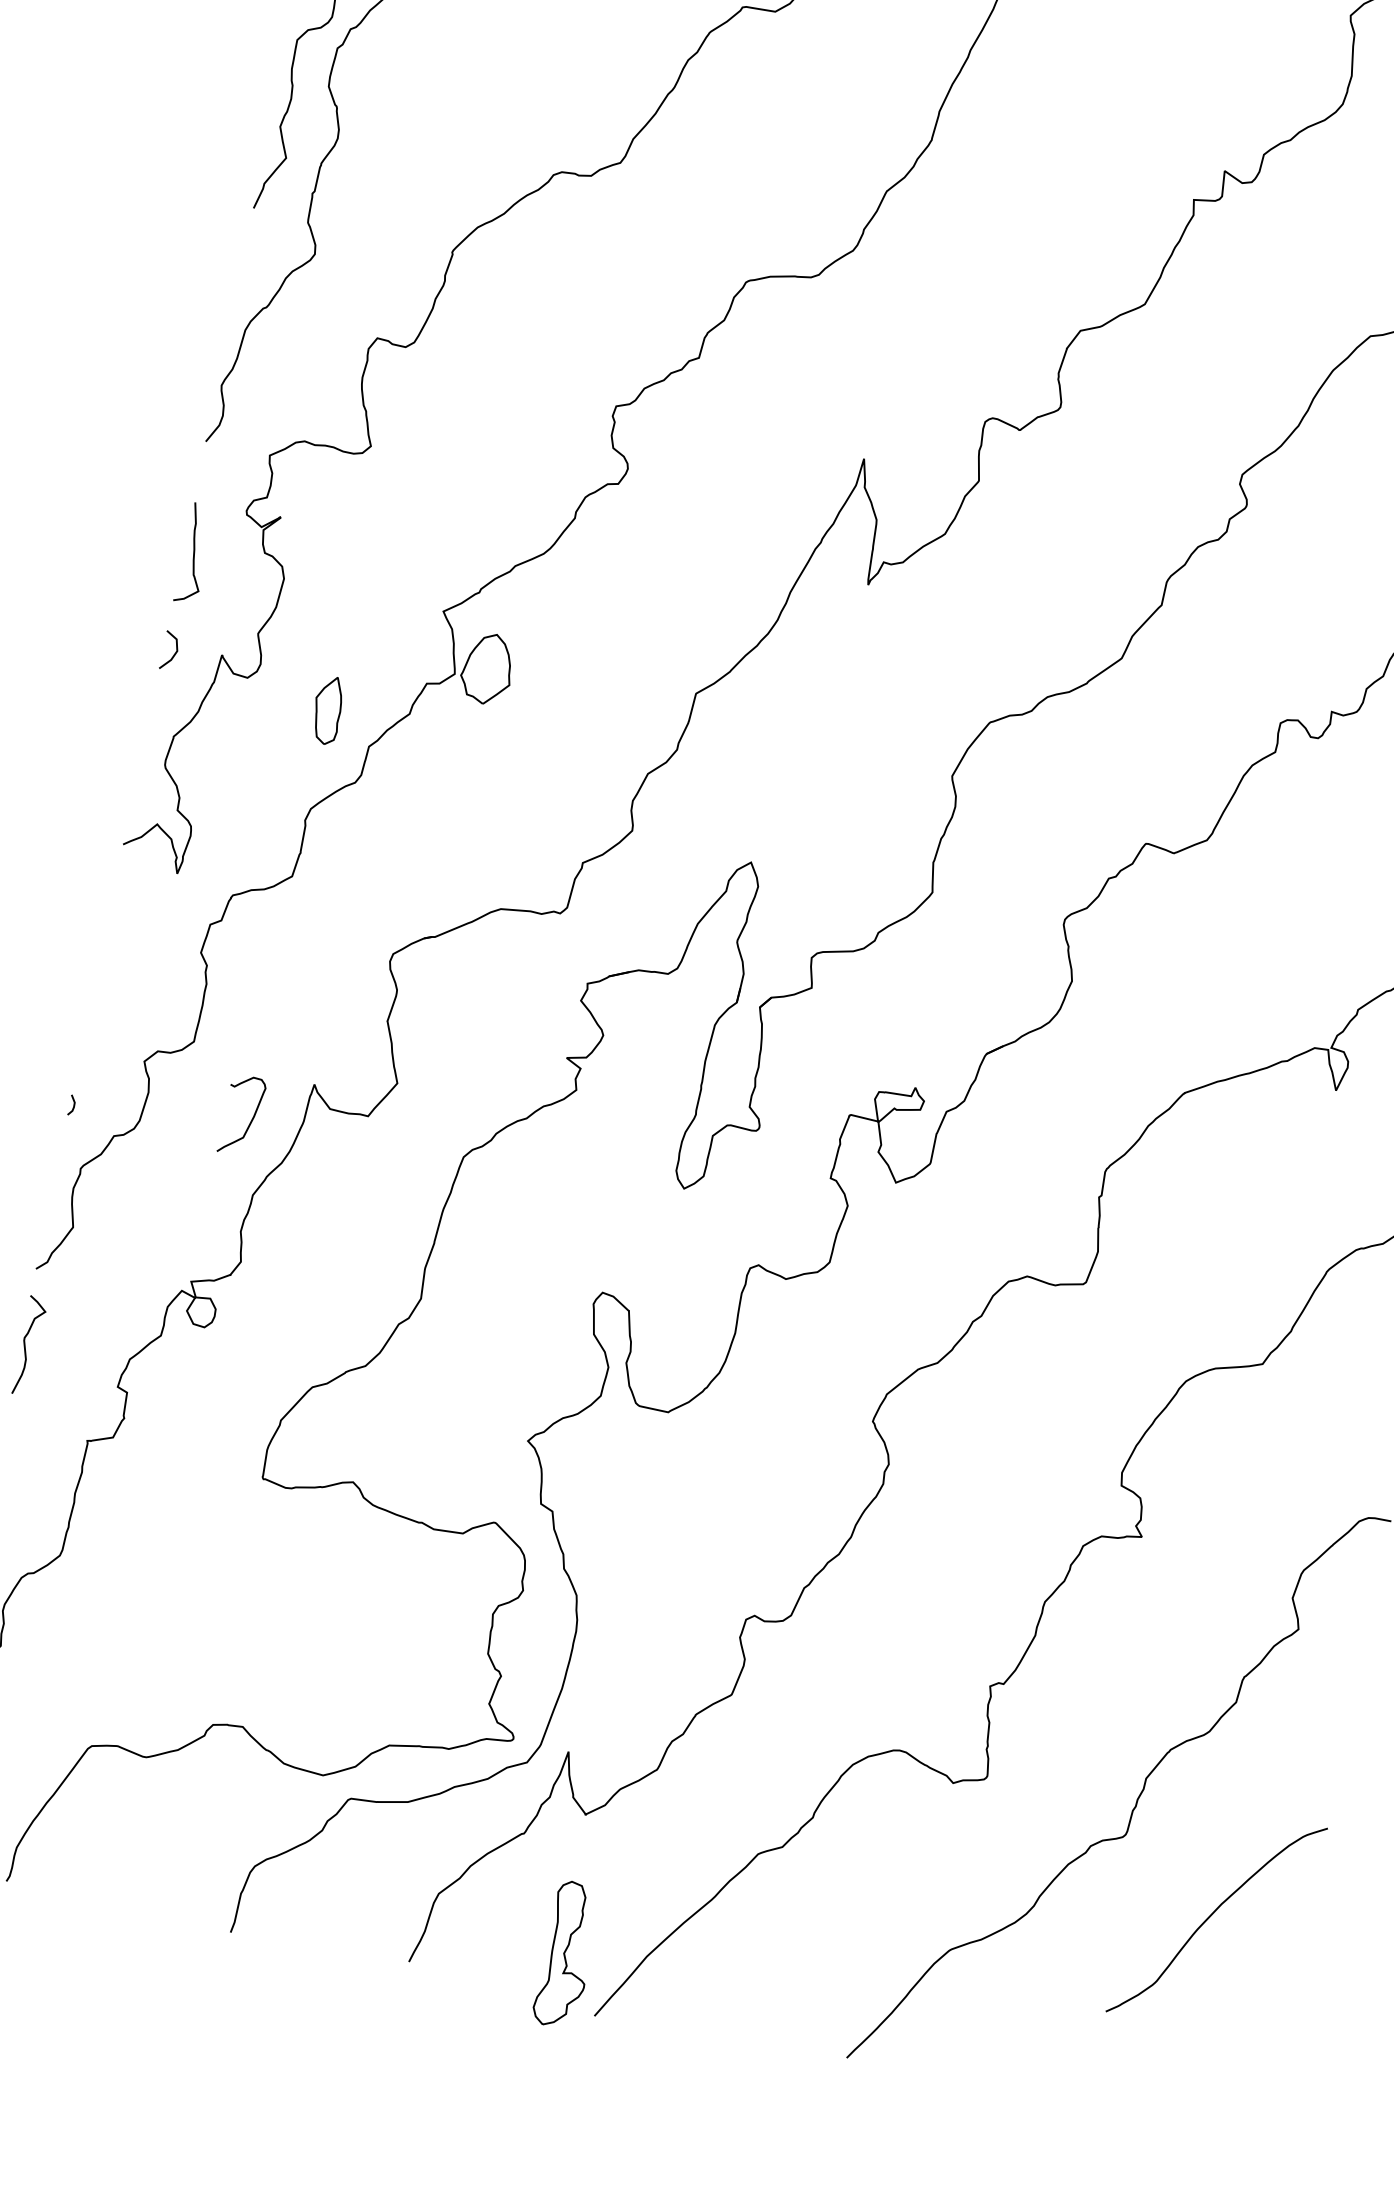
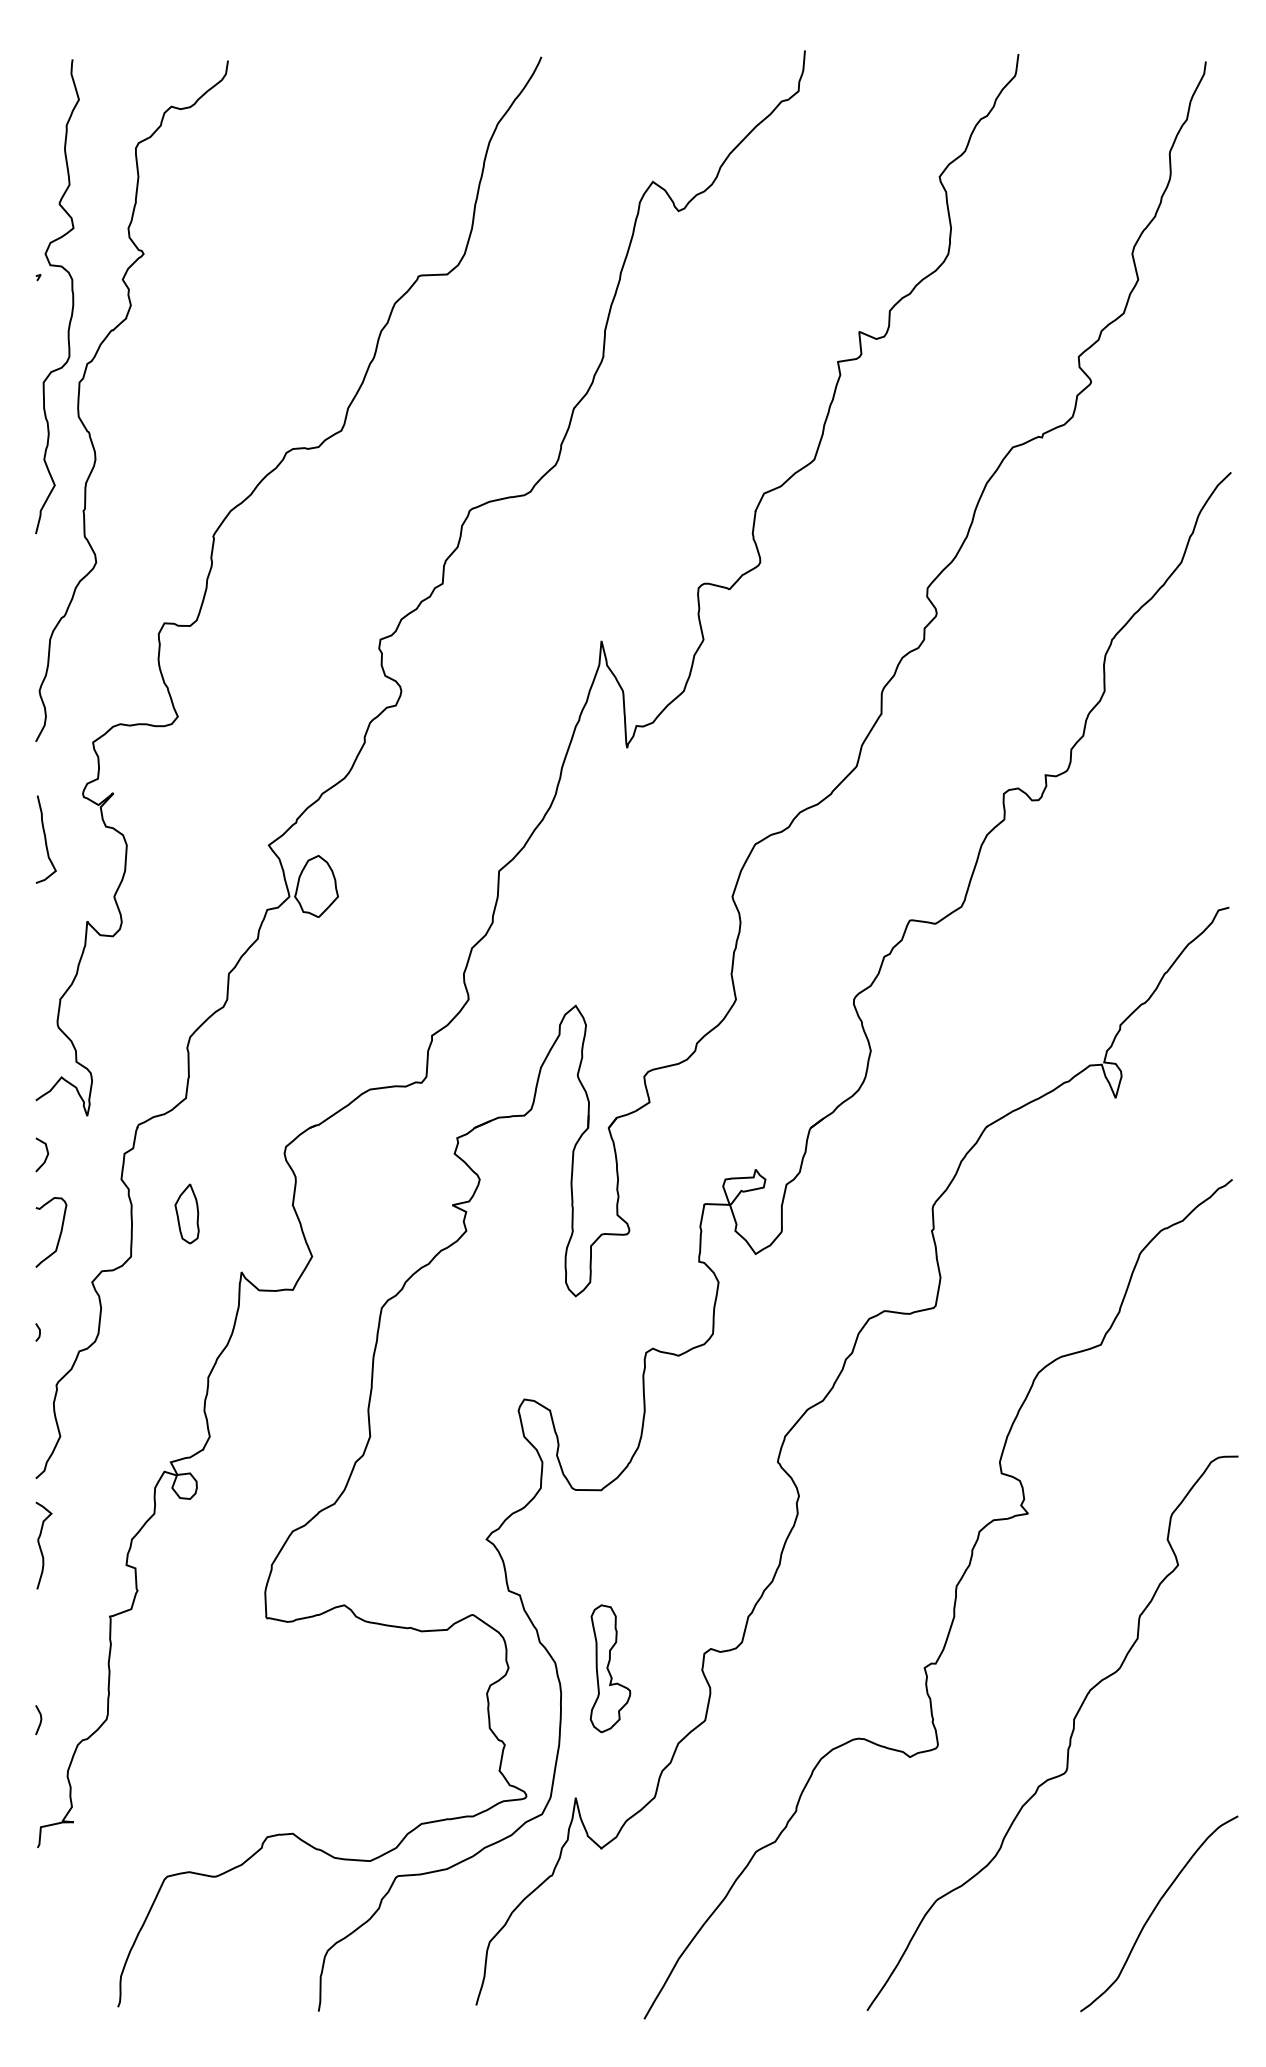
line: (174, 652) -> (46, 1155), moved
part: (327, 709) -> (186, 1213), moved
curve: (250, 1119) -> (59, 1234), moved
curve: (1211, 1916) -> (1154, 1911), moved
part: (567, 1954) -> (610, 1668), moved

